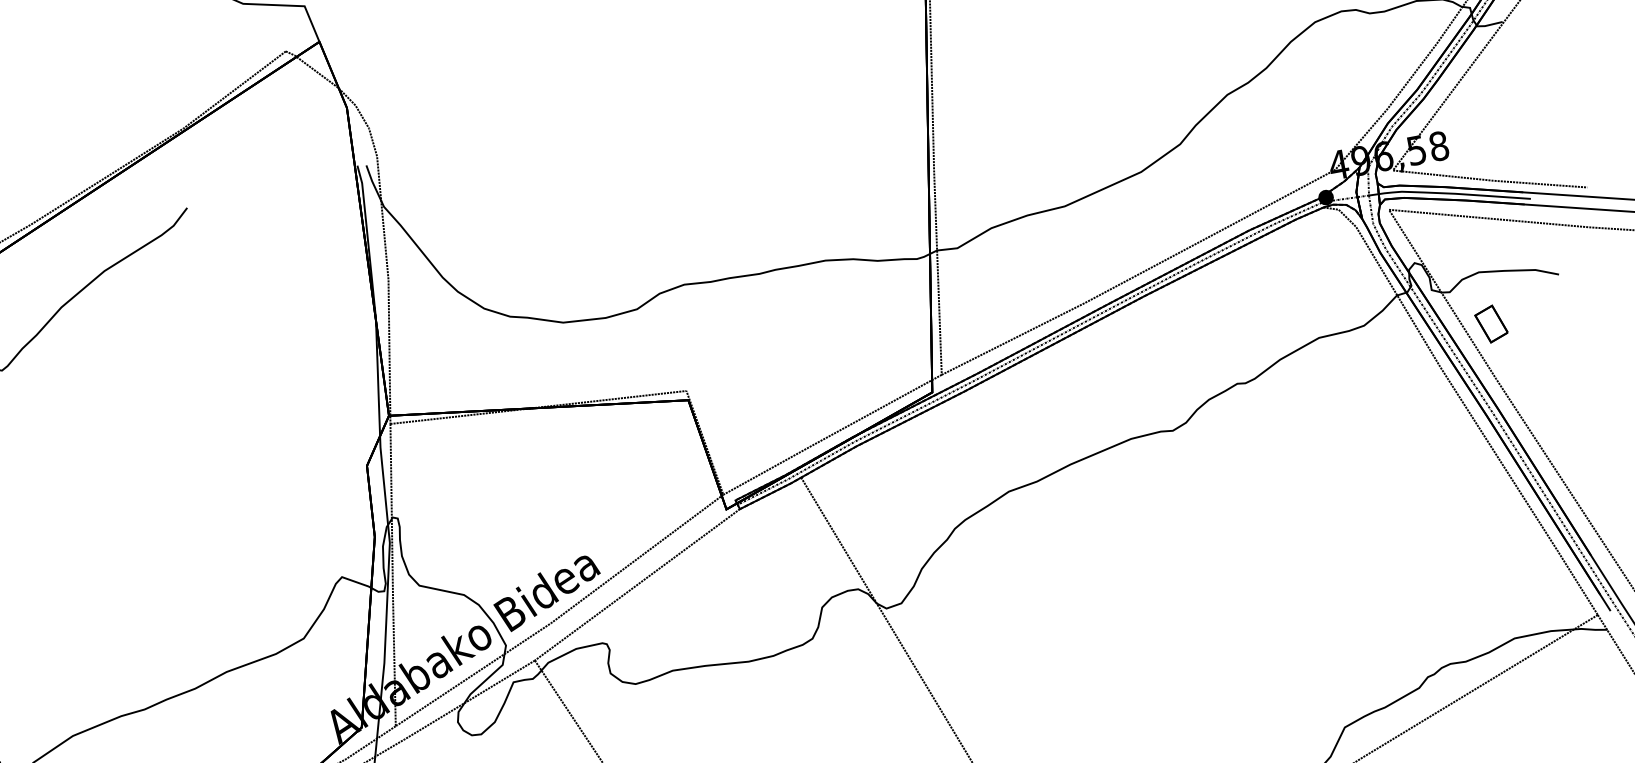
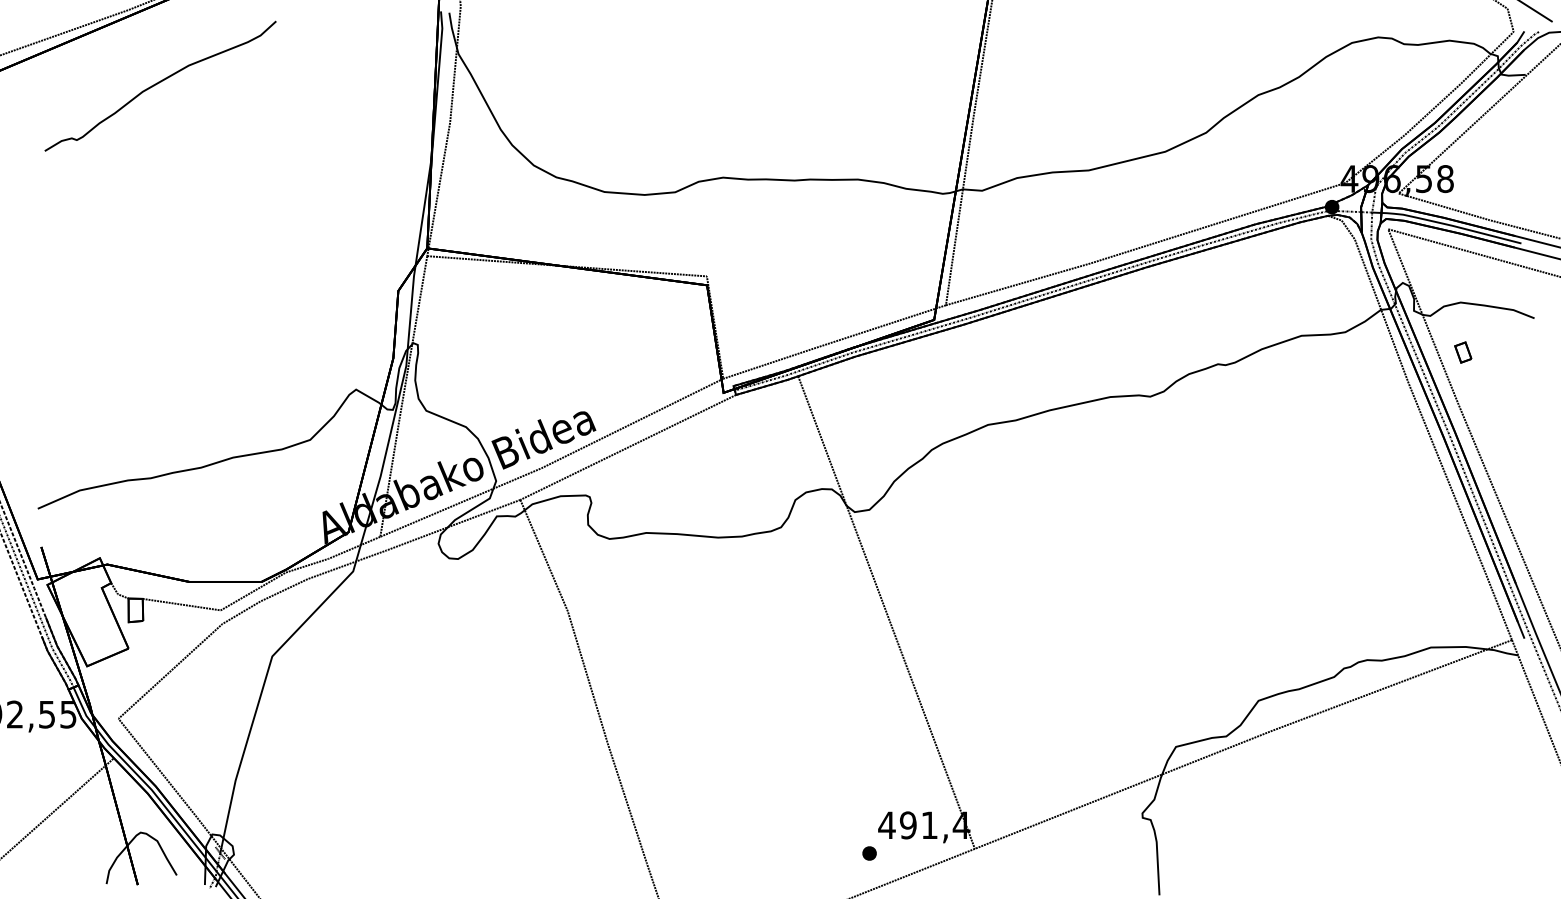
part: (1490, 324) -> (1462, 352), size x0.6

